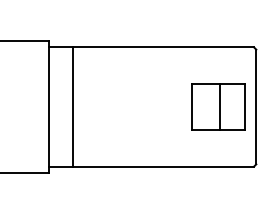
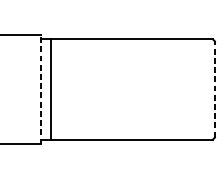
line: (73, 106) -> (51, 89), moved
part: (218, 106) -> (183, 89), removed
line: (256, 106) -> (215, 89), solid -> dashed
line: (49, 107) -> (41, 89), solid -> dashed

